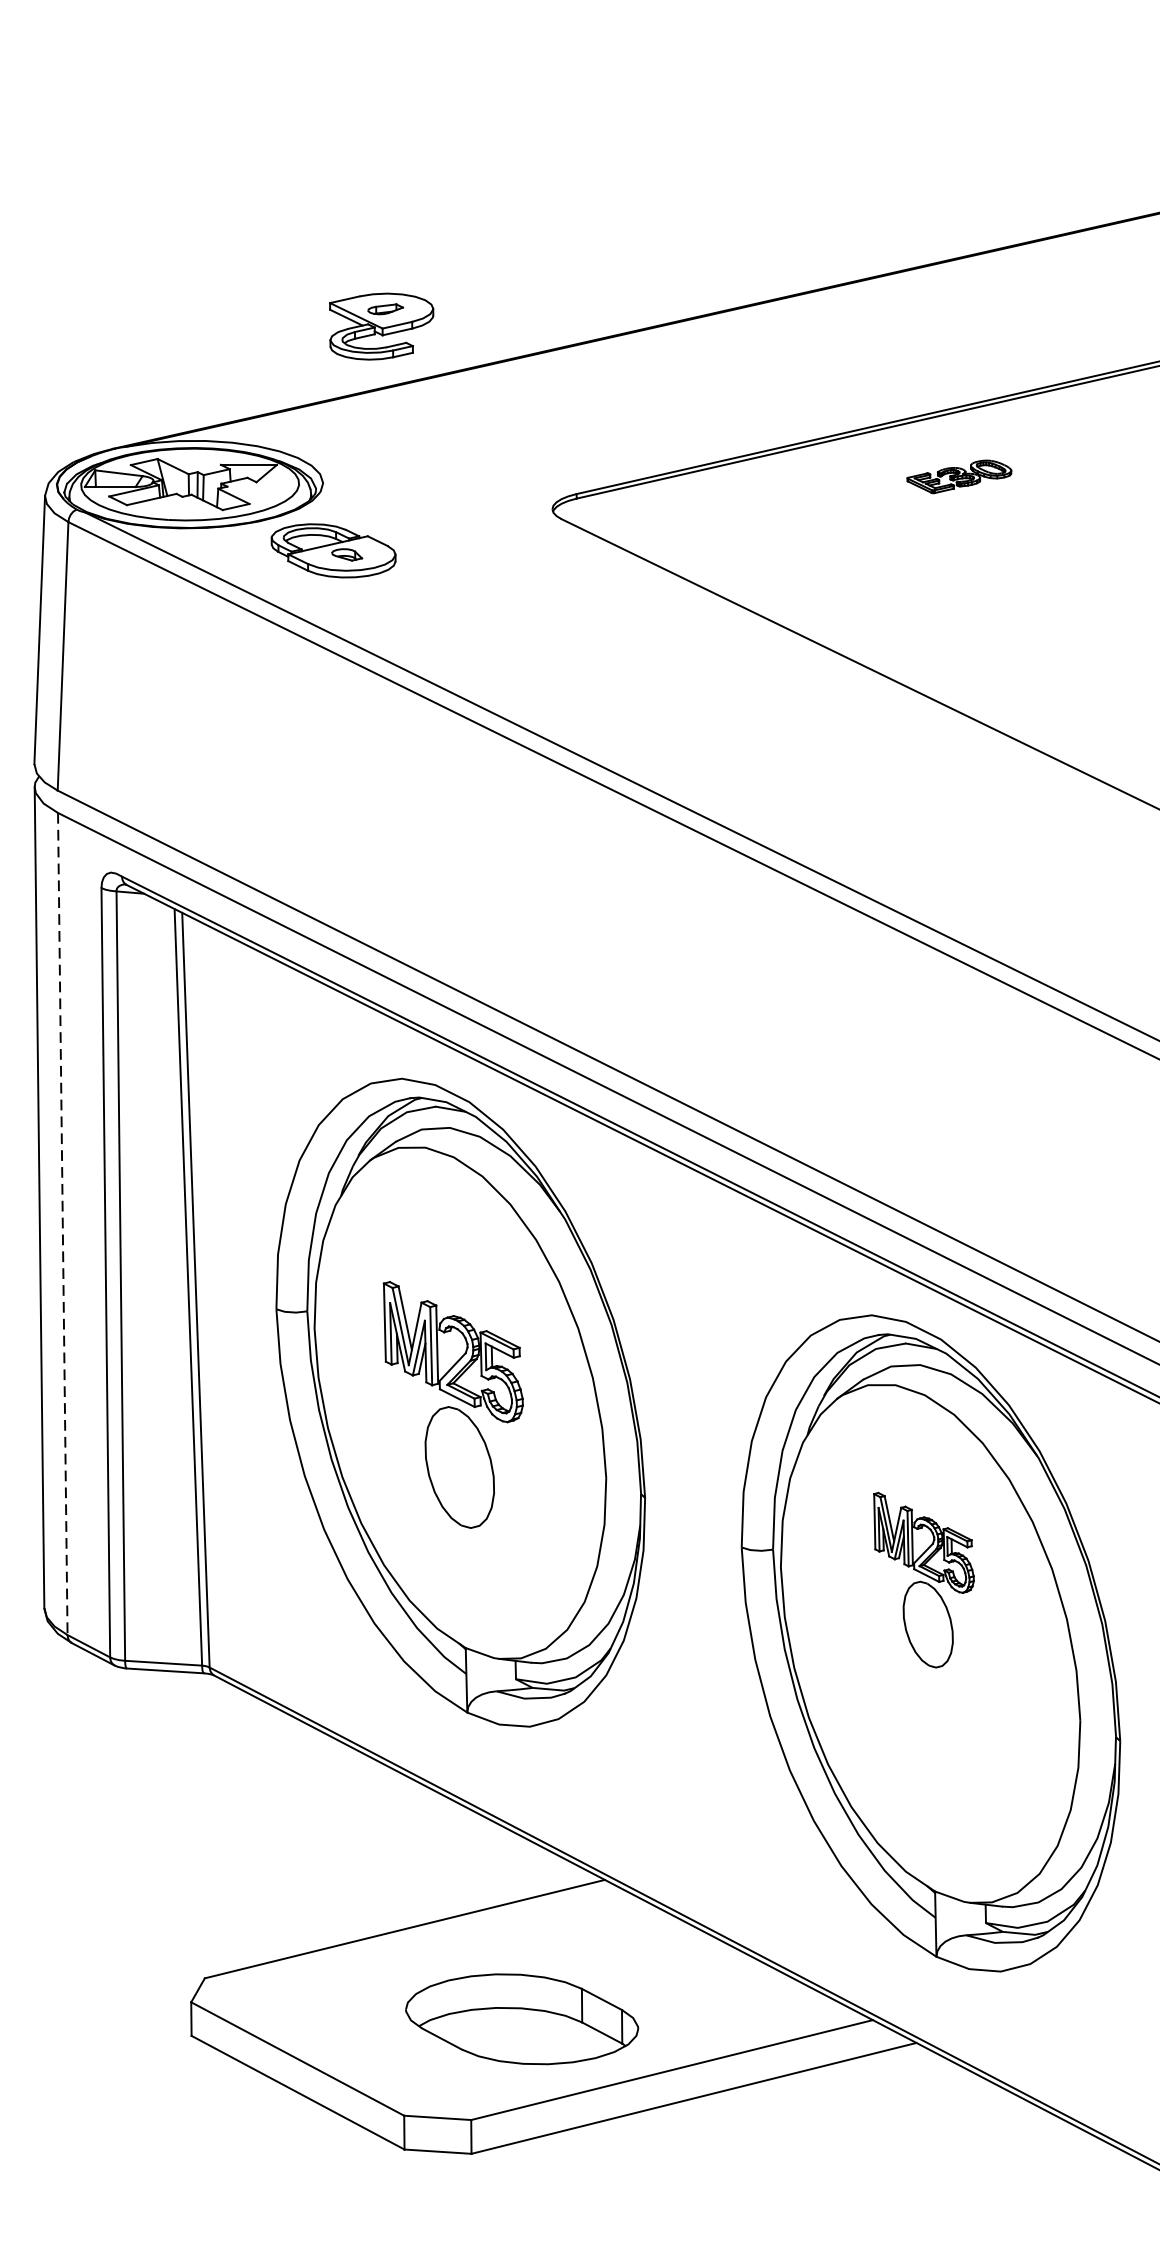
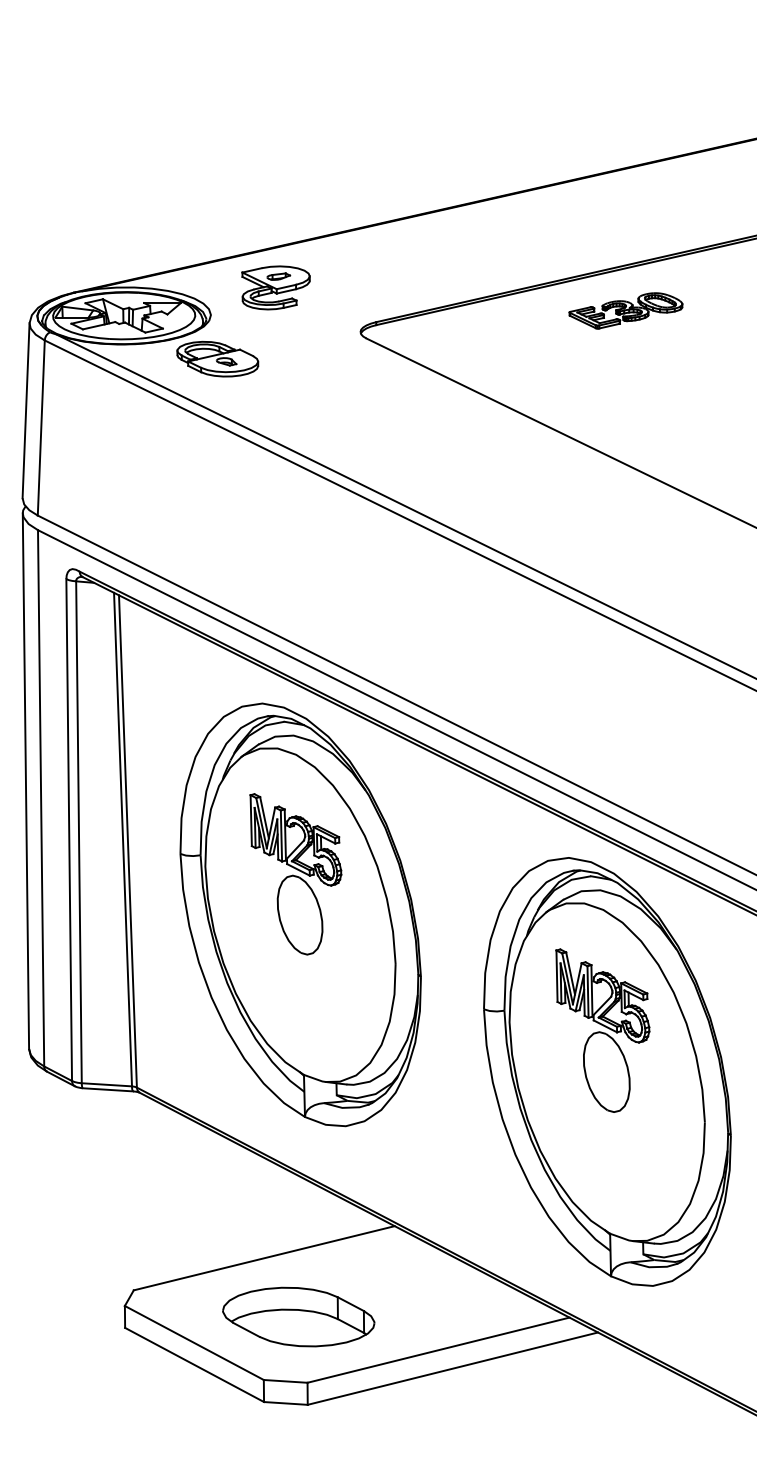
part: (380, 325) -> (275, 287), moved
part: (958, 476) -> (625, 310), size x1.67
line: (63, 1224) -> (41, 798), dashed -> solid
part: (452, 1405) -> (295, 874), moved
part: (923, 1579) -> (602, 1030), size x1.43
part: (521, 2018) -> (298, 1316), moved

